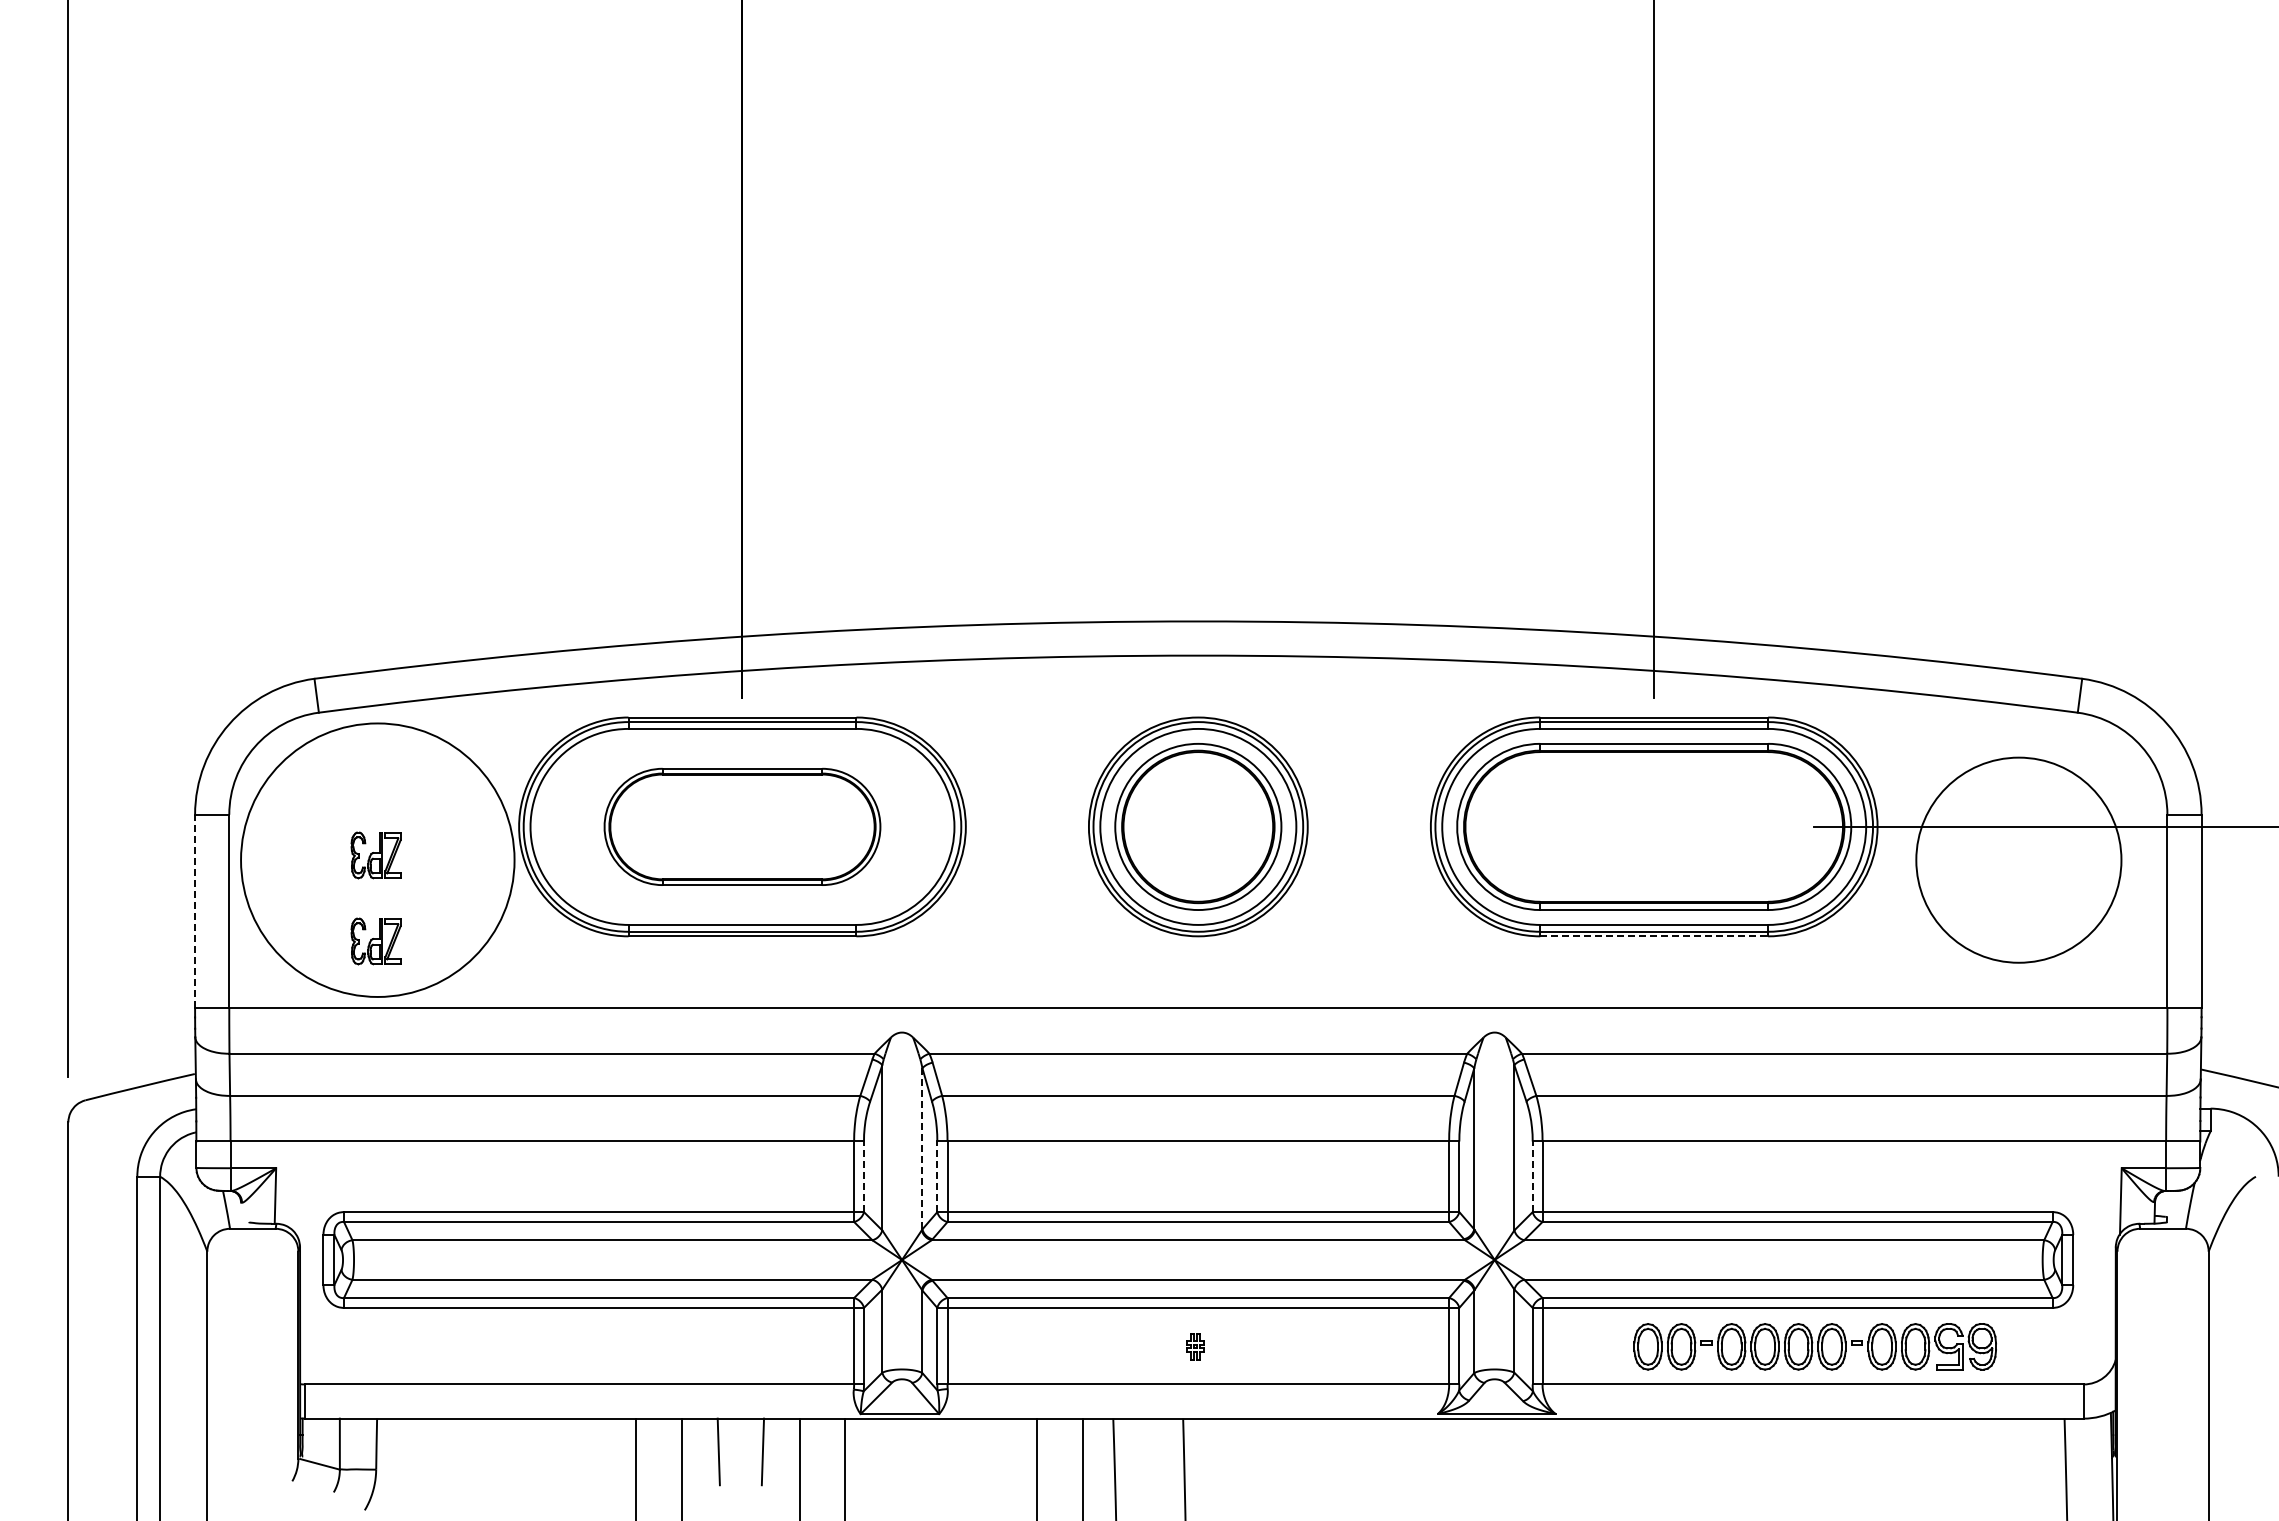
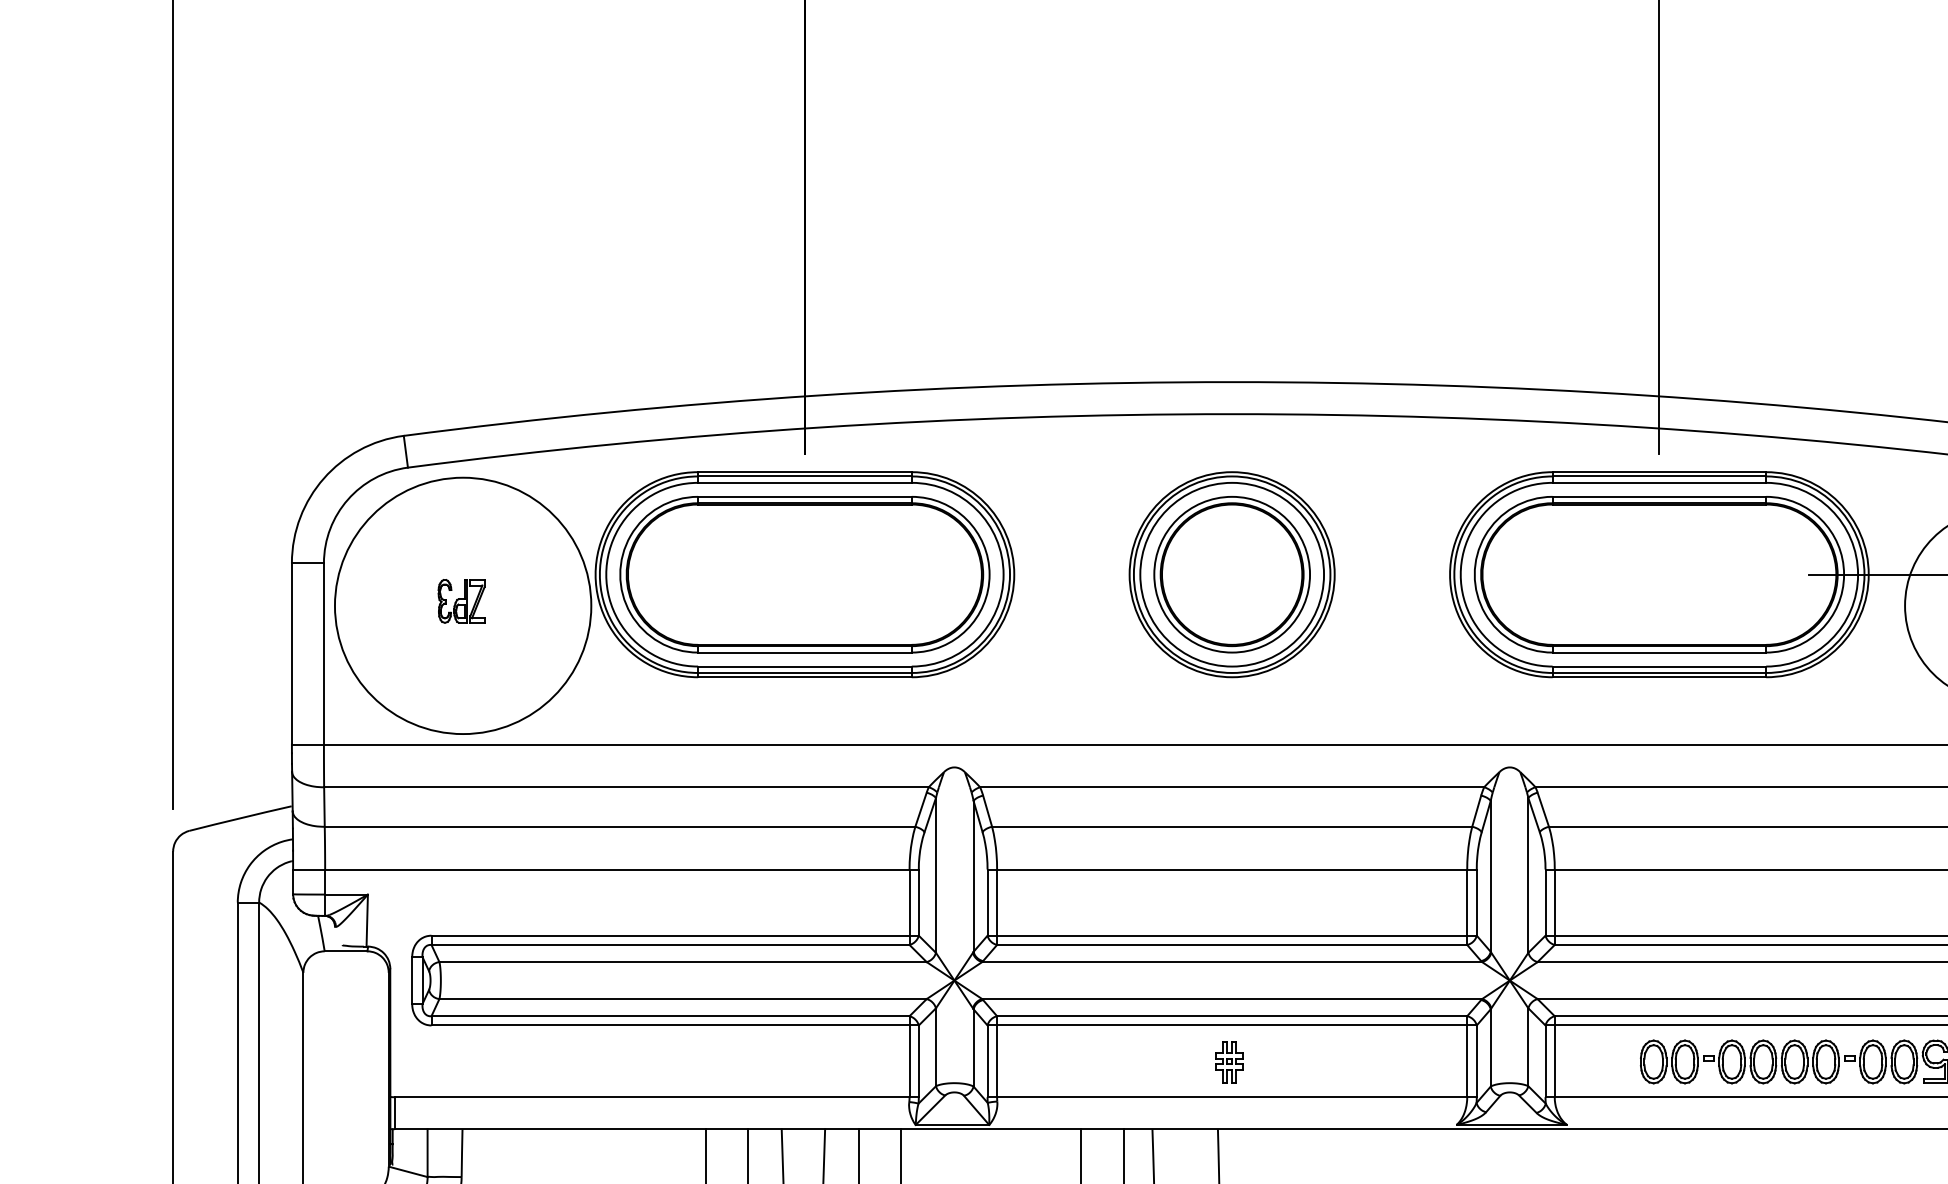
part: (742, 826) -> (804, 574), size x1.43
line: (195, 911) -> (292, 653), dashed -> solid
line: (1654, 936) -> (1659, 677), dashed -> solid
part: (375, 941) -> (460, 682), removed
line: (922, 1148) -> (973, 876), dashed -> solid
line: (864, 1176) -> (919, 902), dashed -> solid
line: (937, 1176) -> (987, 902), dashed -> solid
line: (1532, 1176) -> (1545, 902), dashed -> solid
part: (1195, 1346) -> (1229, 1061), size x1.67

